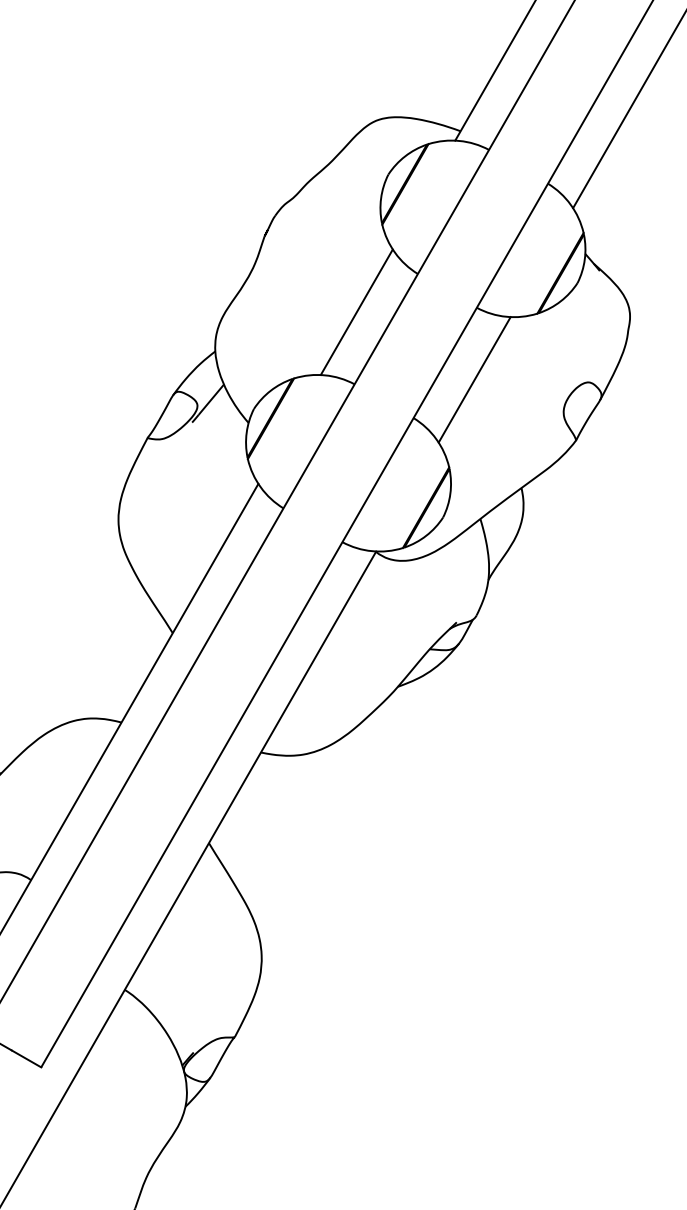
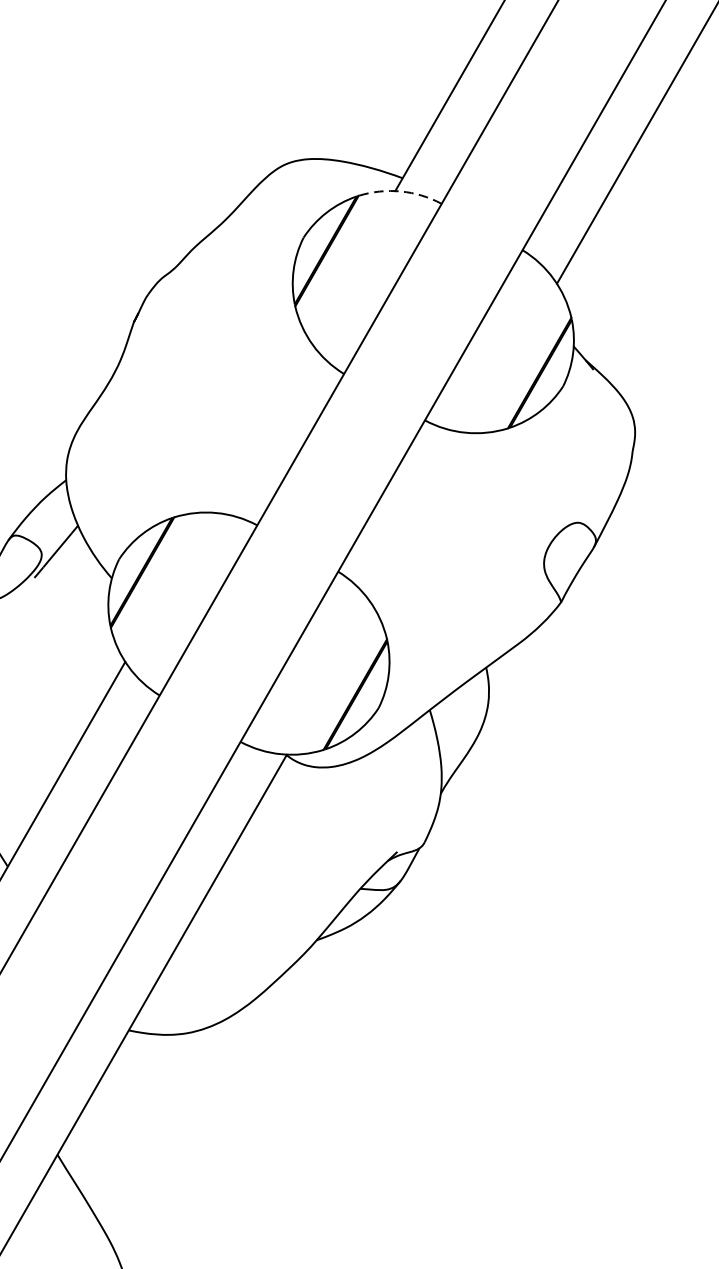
arc: (459, 140) -> (401, 190), solid -> dashed
line: (356, 312) -> (259, 426), removed
line: (474, 379) -> (421, 518), removed

